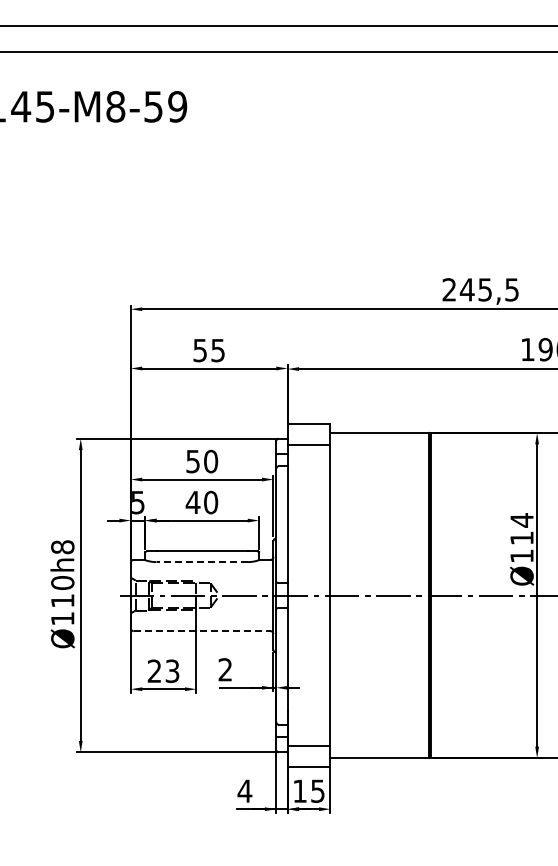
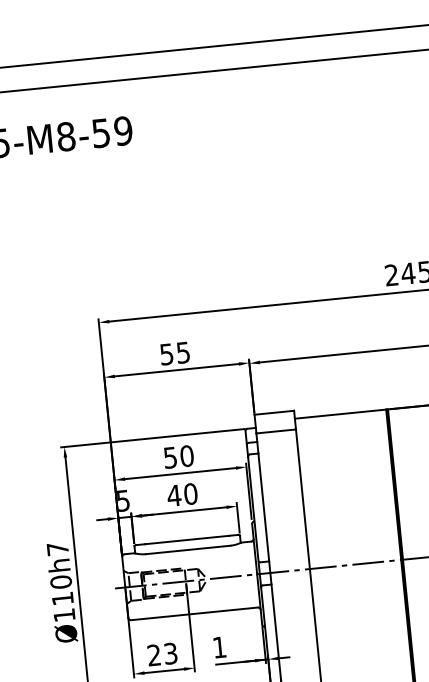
text: (62, 547) -> (57, 549), Ø110h8 -> Ø110h7
line: (202, 562) -> (188, 550), dashed -> solid
line: (202, 631) -> (194, 614), dashed -> solid
text: (224, 669) -> (218, 647), 2 -> 1

